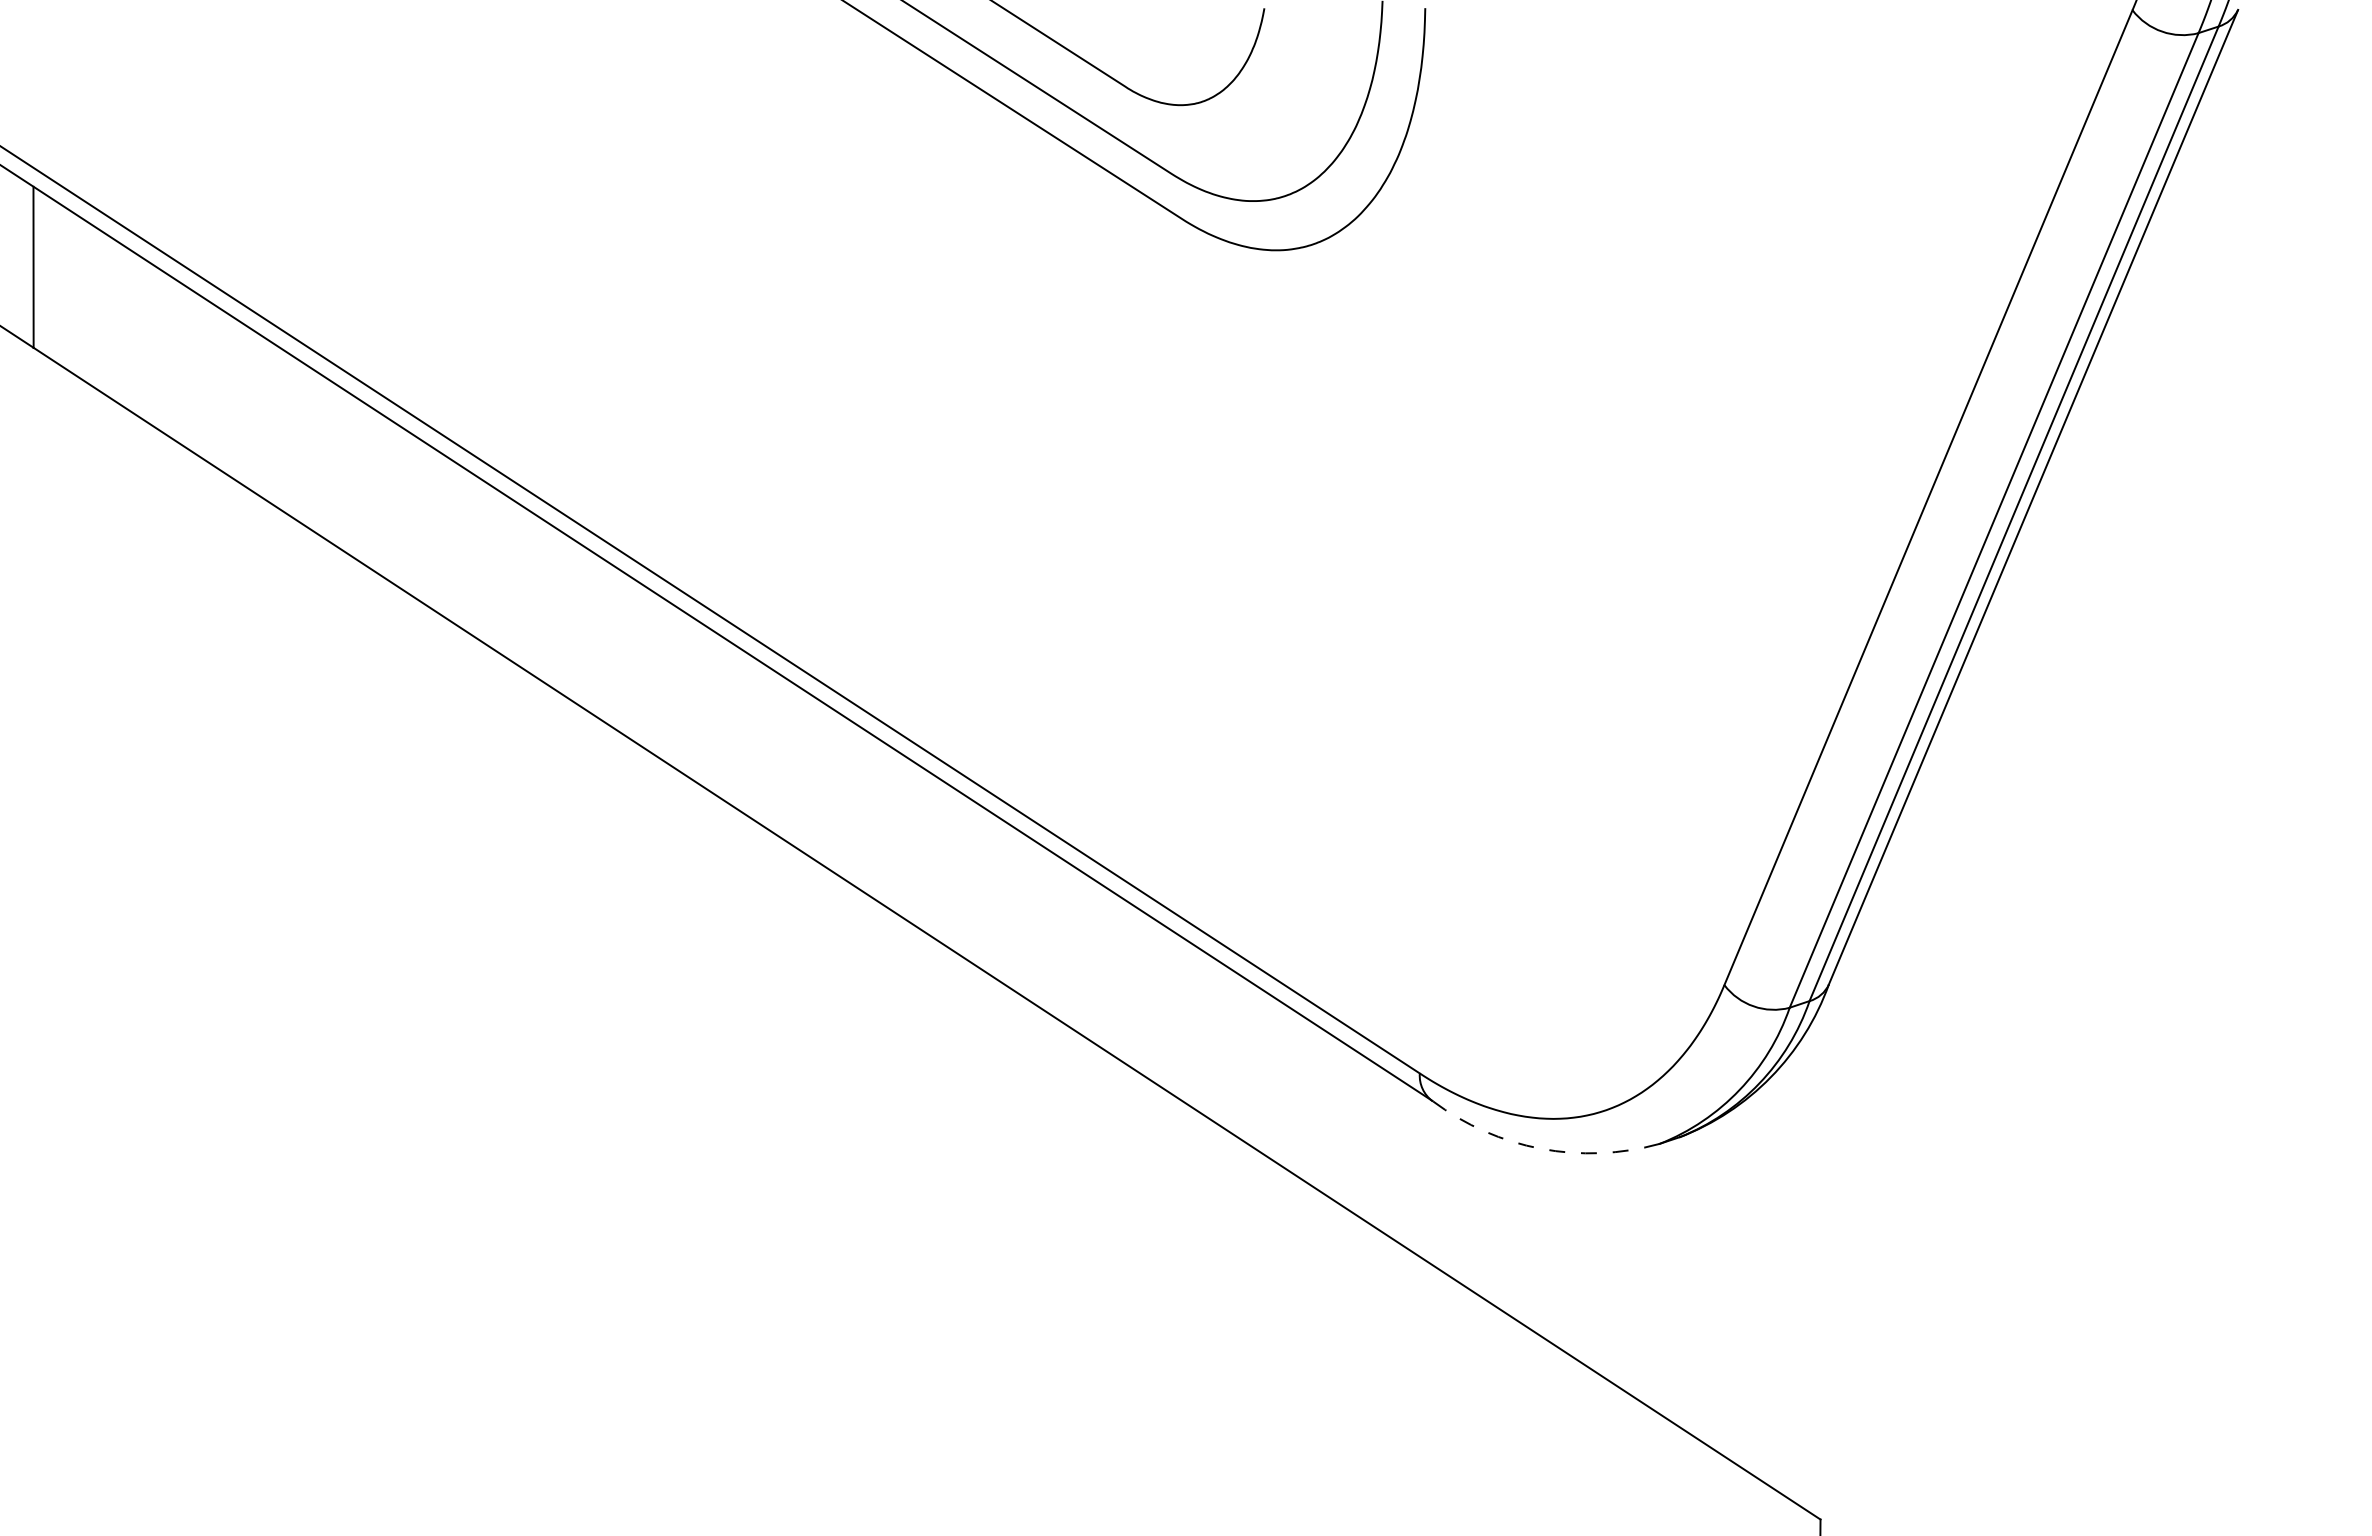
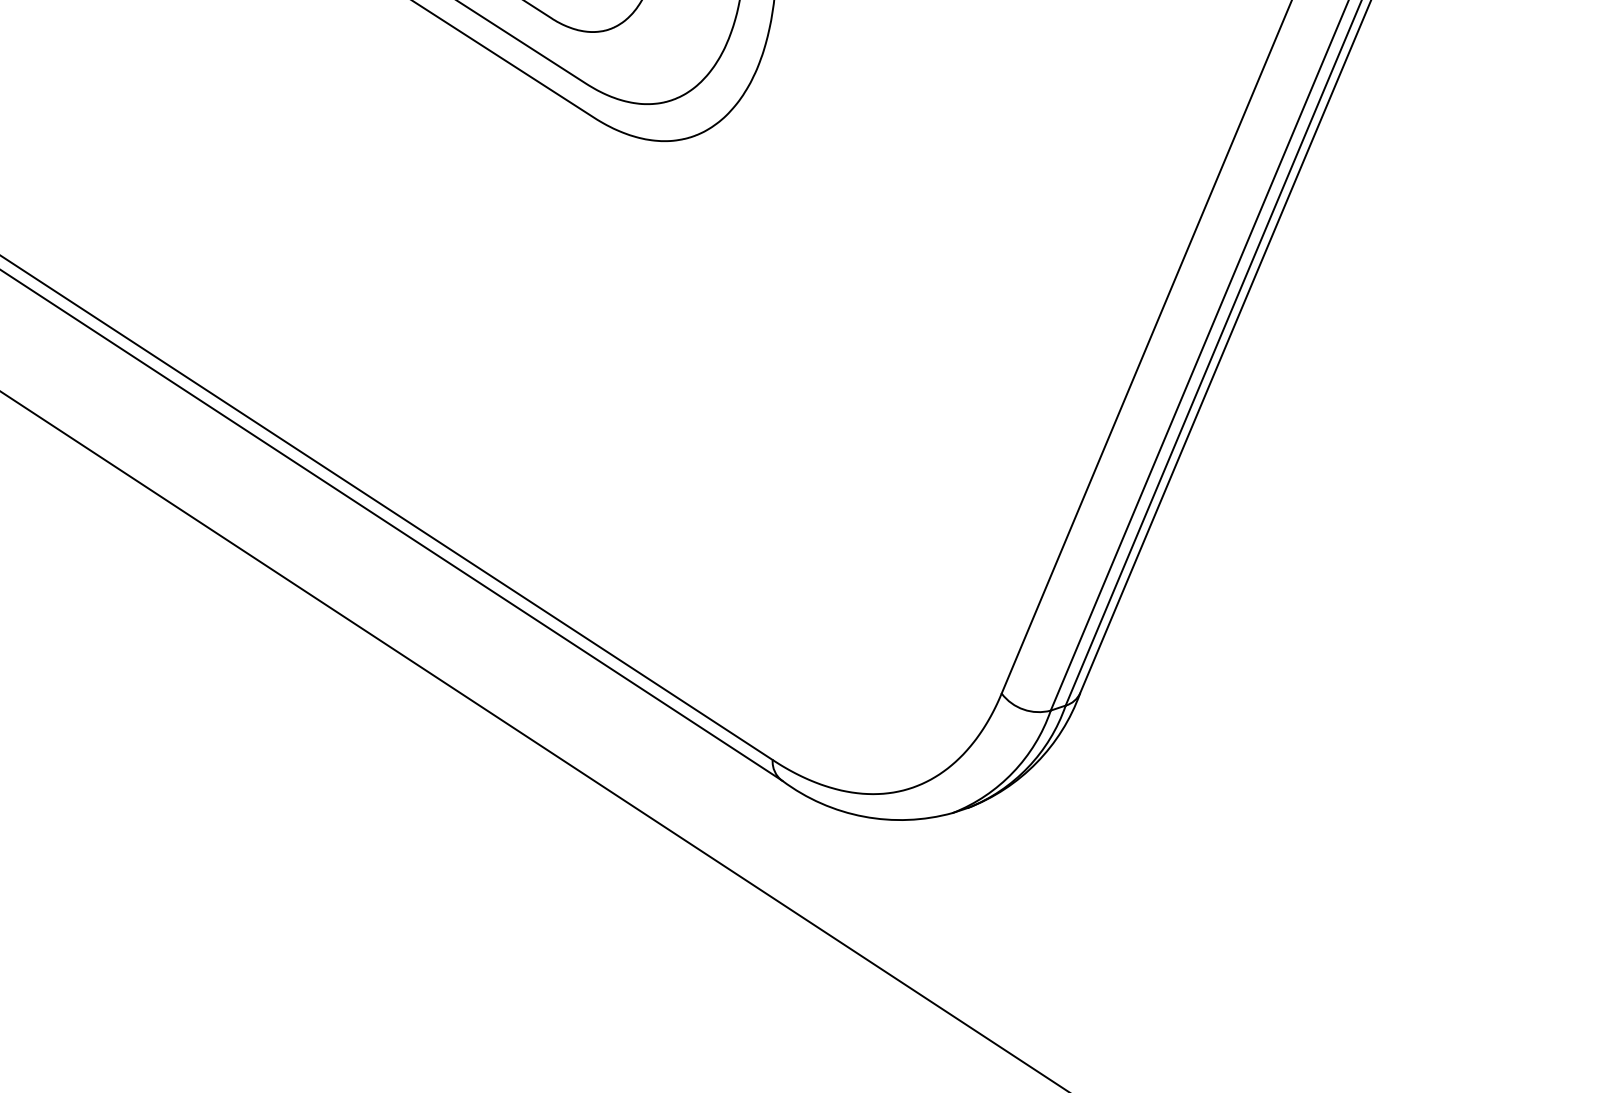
arc: (1541, 1148) -> (864, 816), dashed -> solid

